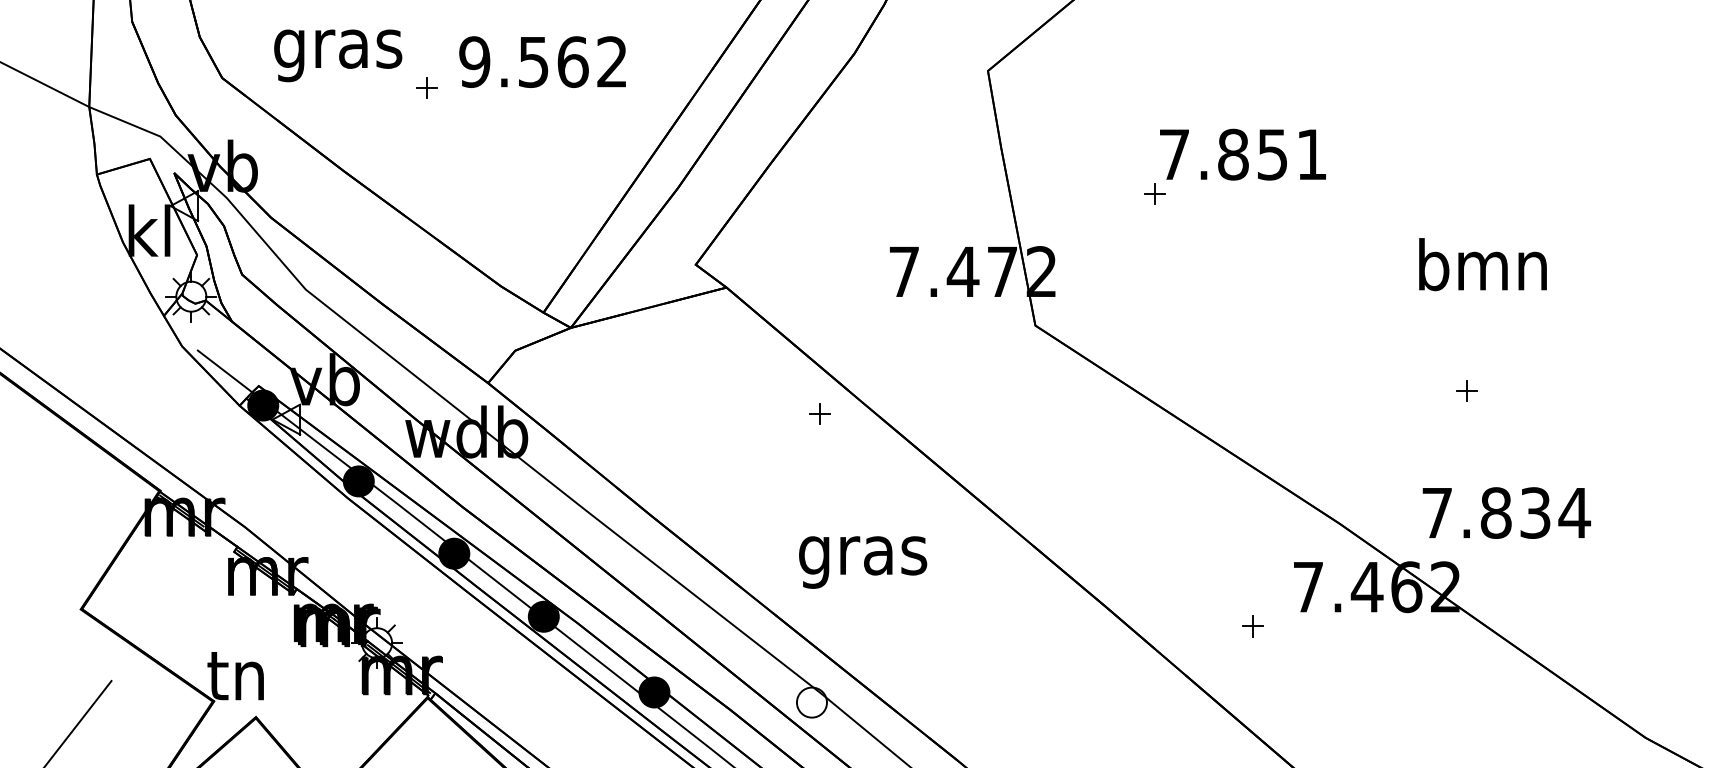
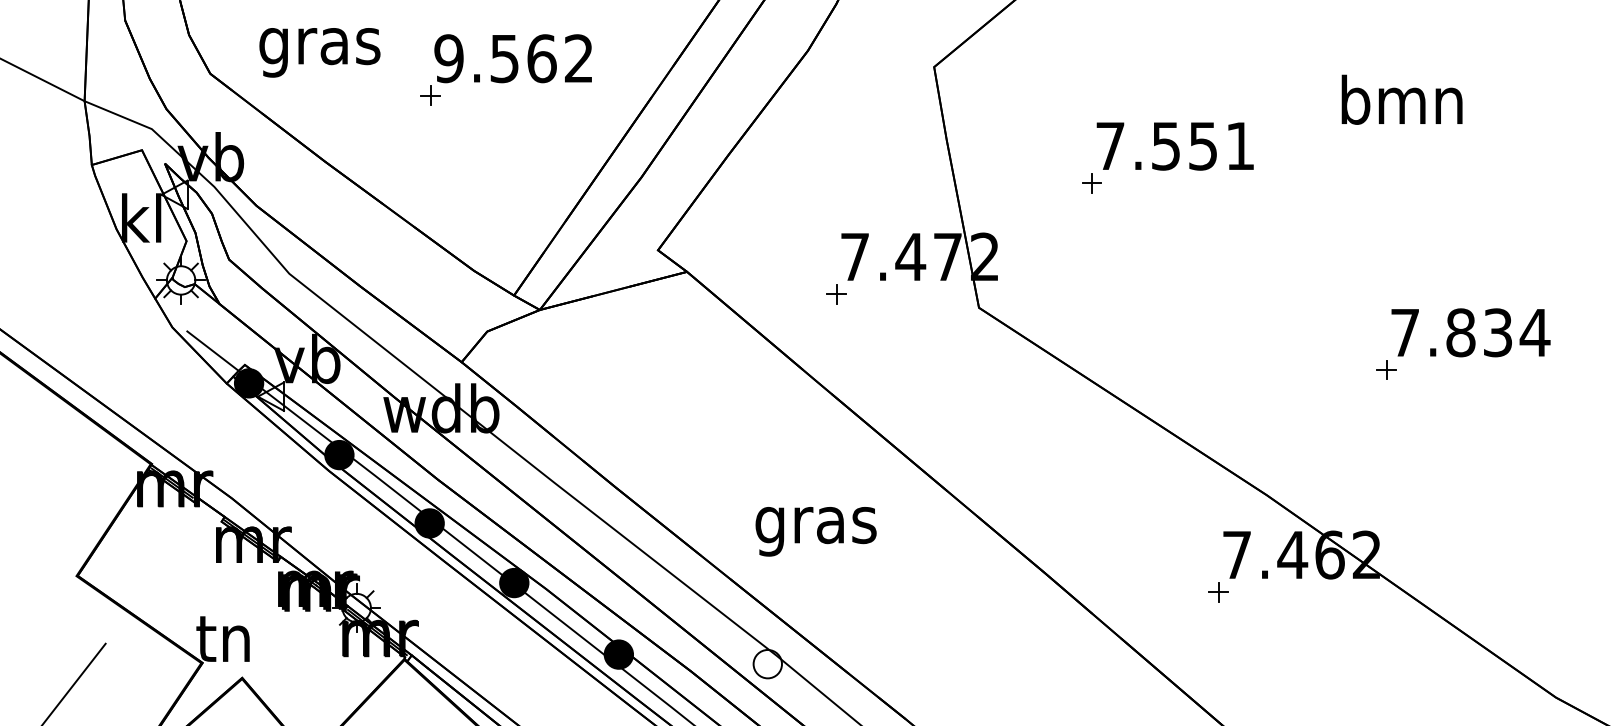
part: (426, 87) -> (429, 95), moved
text: (1233, 154) -> (1166, 146), 7.851 -> 7.551
text: (1482, 264) -> (1401, 99), moved
part: (819, 413) -> (836, 293), moved
text: (1506, 512) -> (1470, 332), moved
part: (1252, 626) -> (1218, 592), moved

